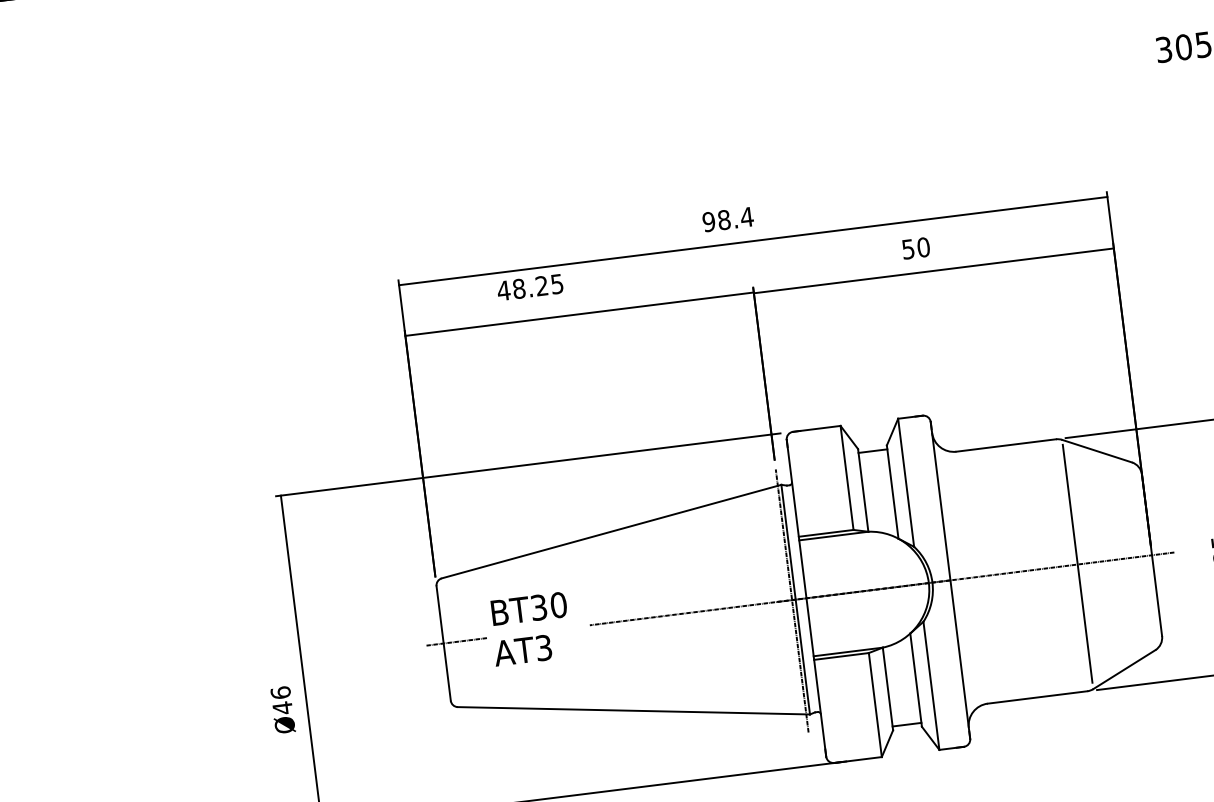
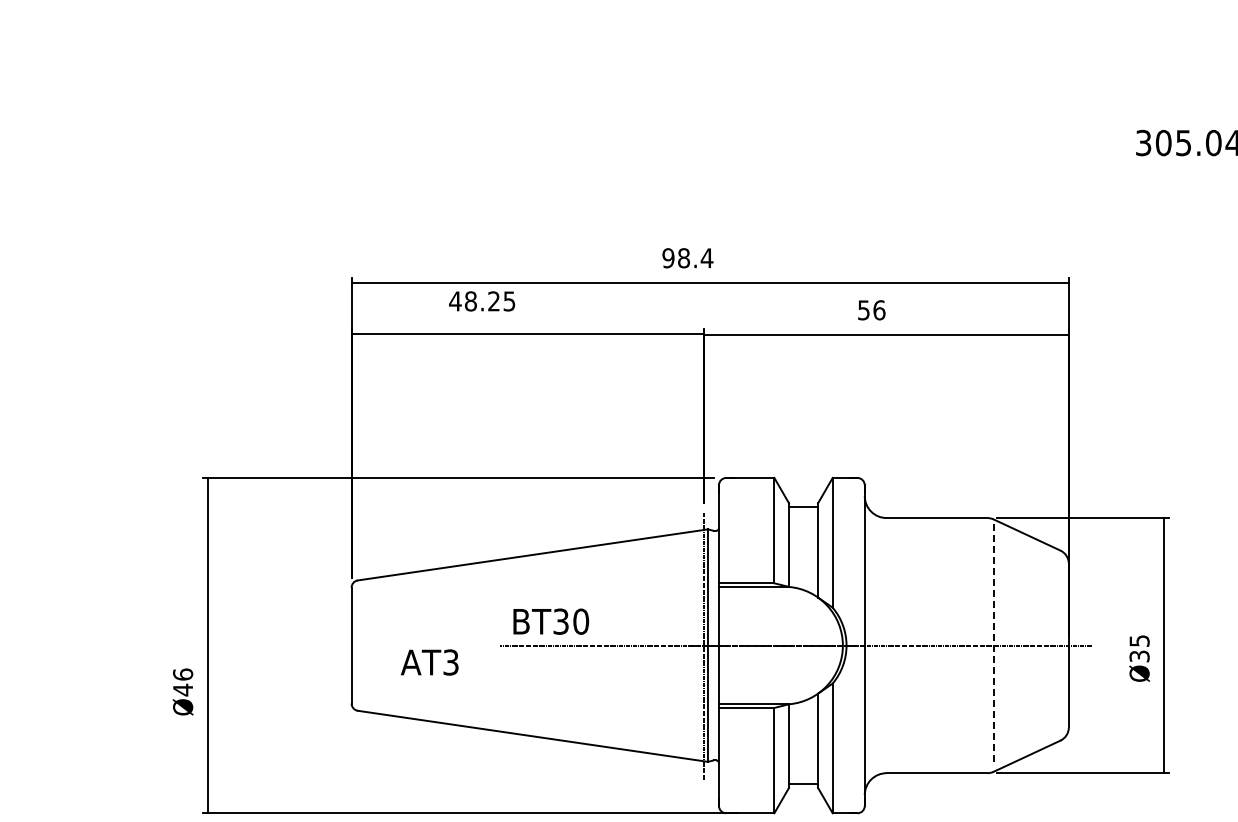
text: (923, 247) -> (879, 310), 50 -> 56
line: (1077, 564) -> (993, 645), solid -> dashed
text: (529, 608) -> (551, 621), moved
line: (456, 641) -> (364, 645), removed

